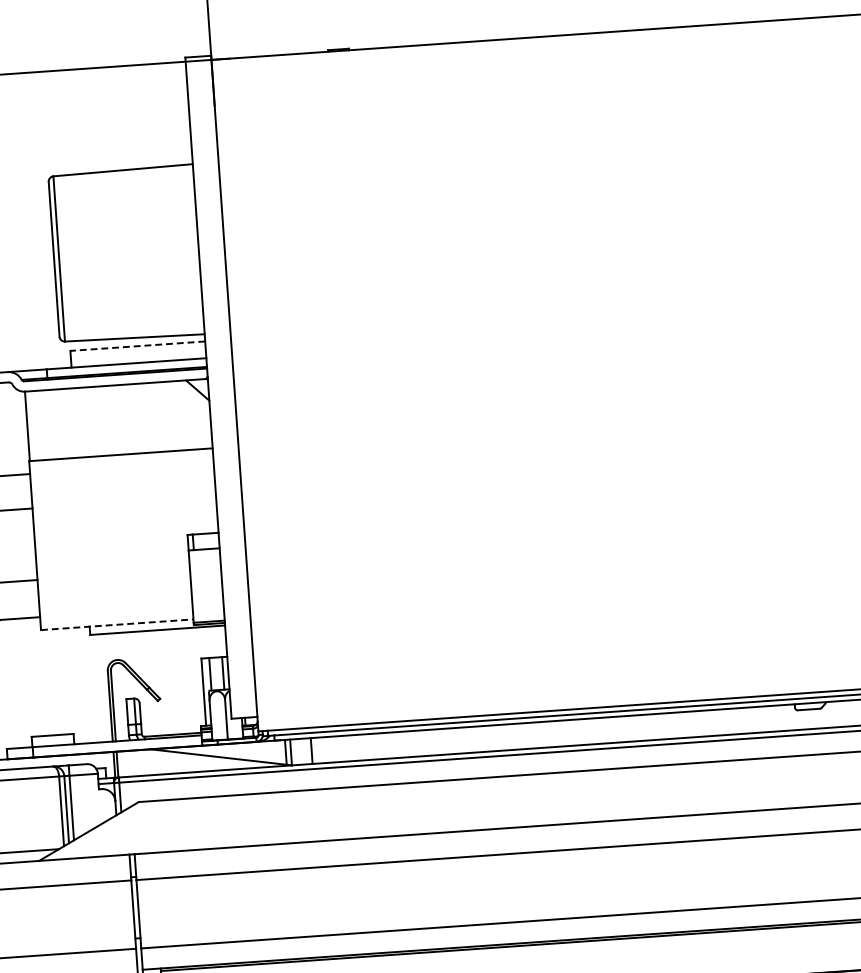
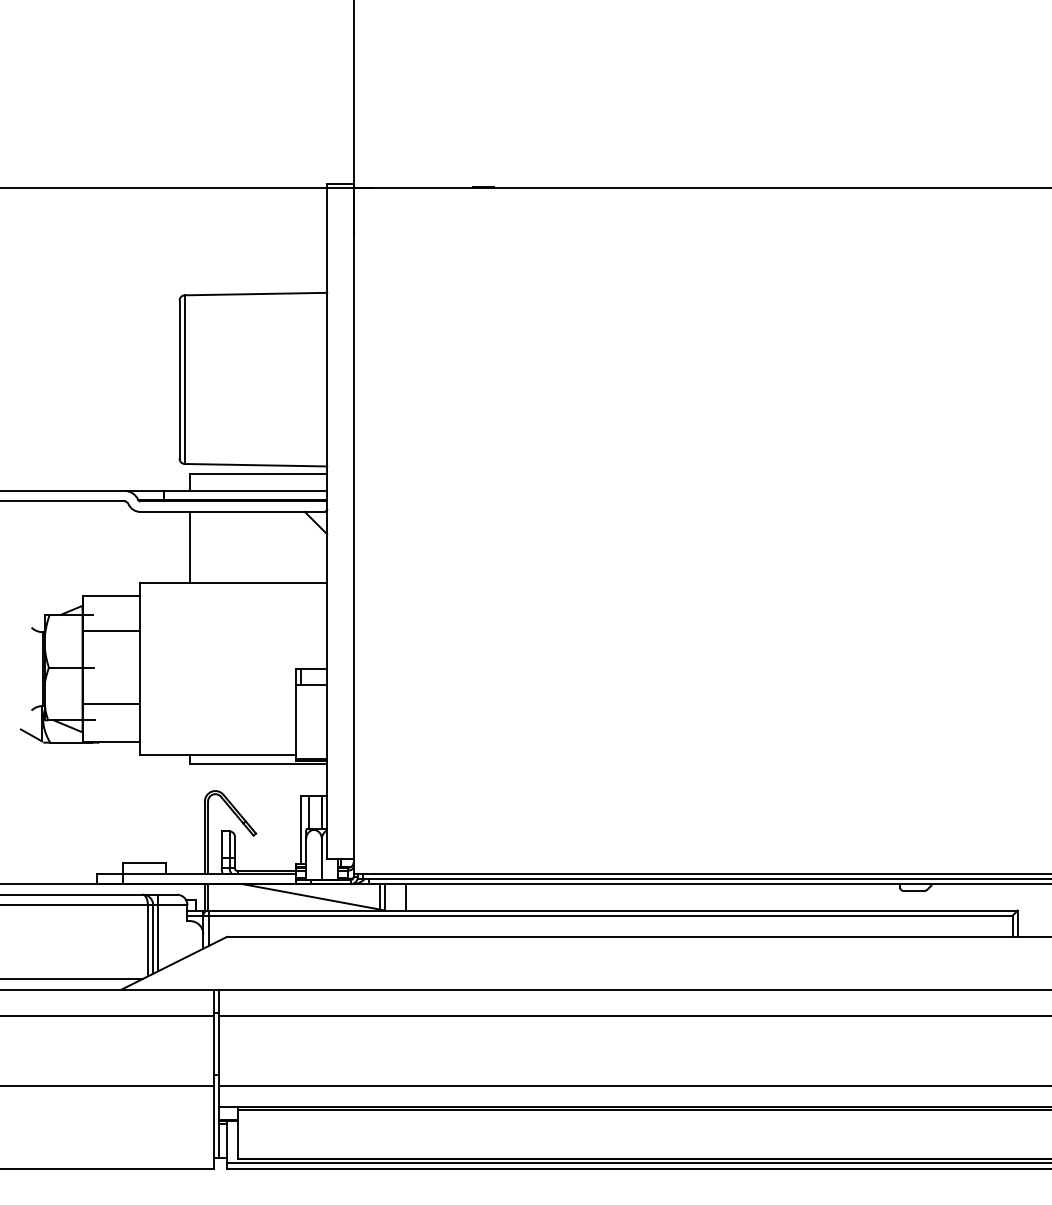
line: (137, 345) -> (258, 473), dashed -> solid
line: (27, 426) -> (189, 547), moved
line: (117, 624) -> (217, 755), dashed -> solid

